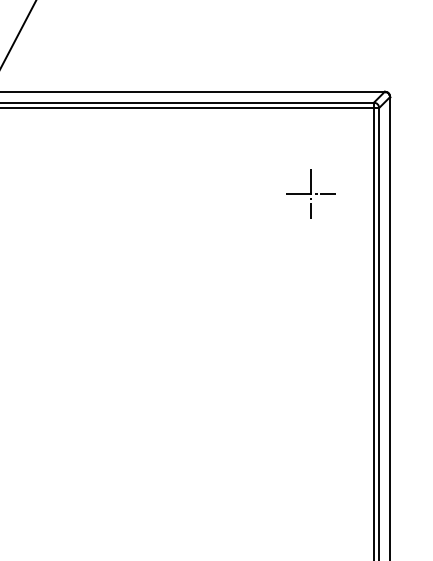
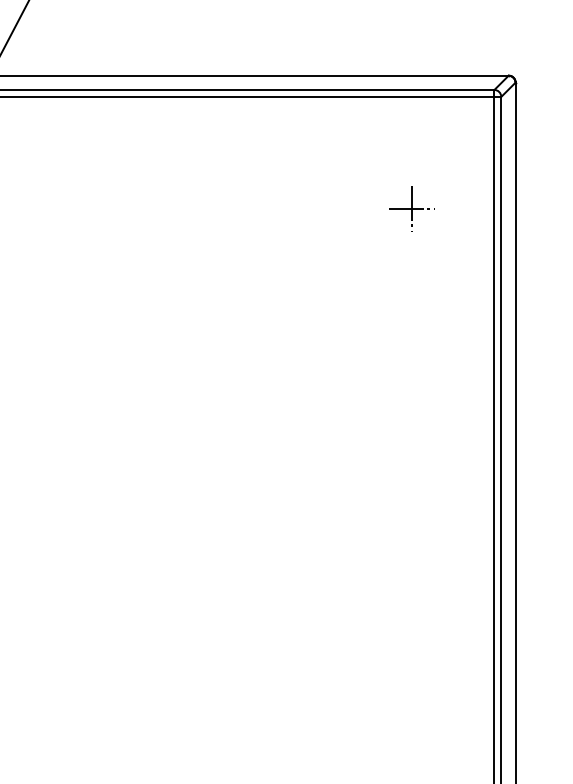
part: (310, 193) -> (411, 208), size x0.7

